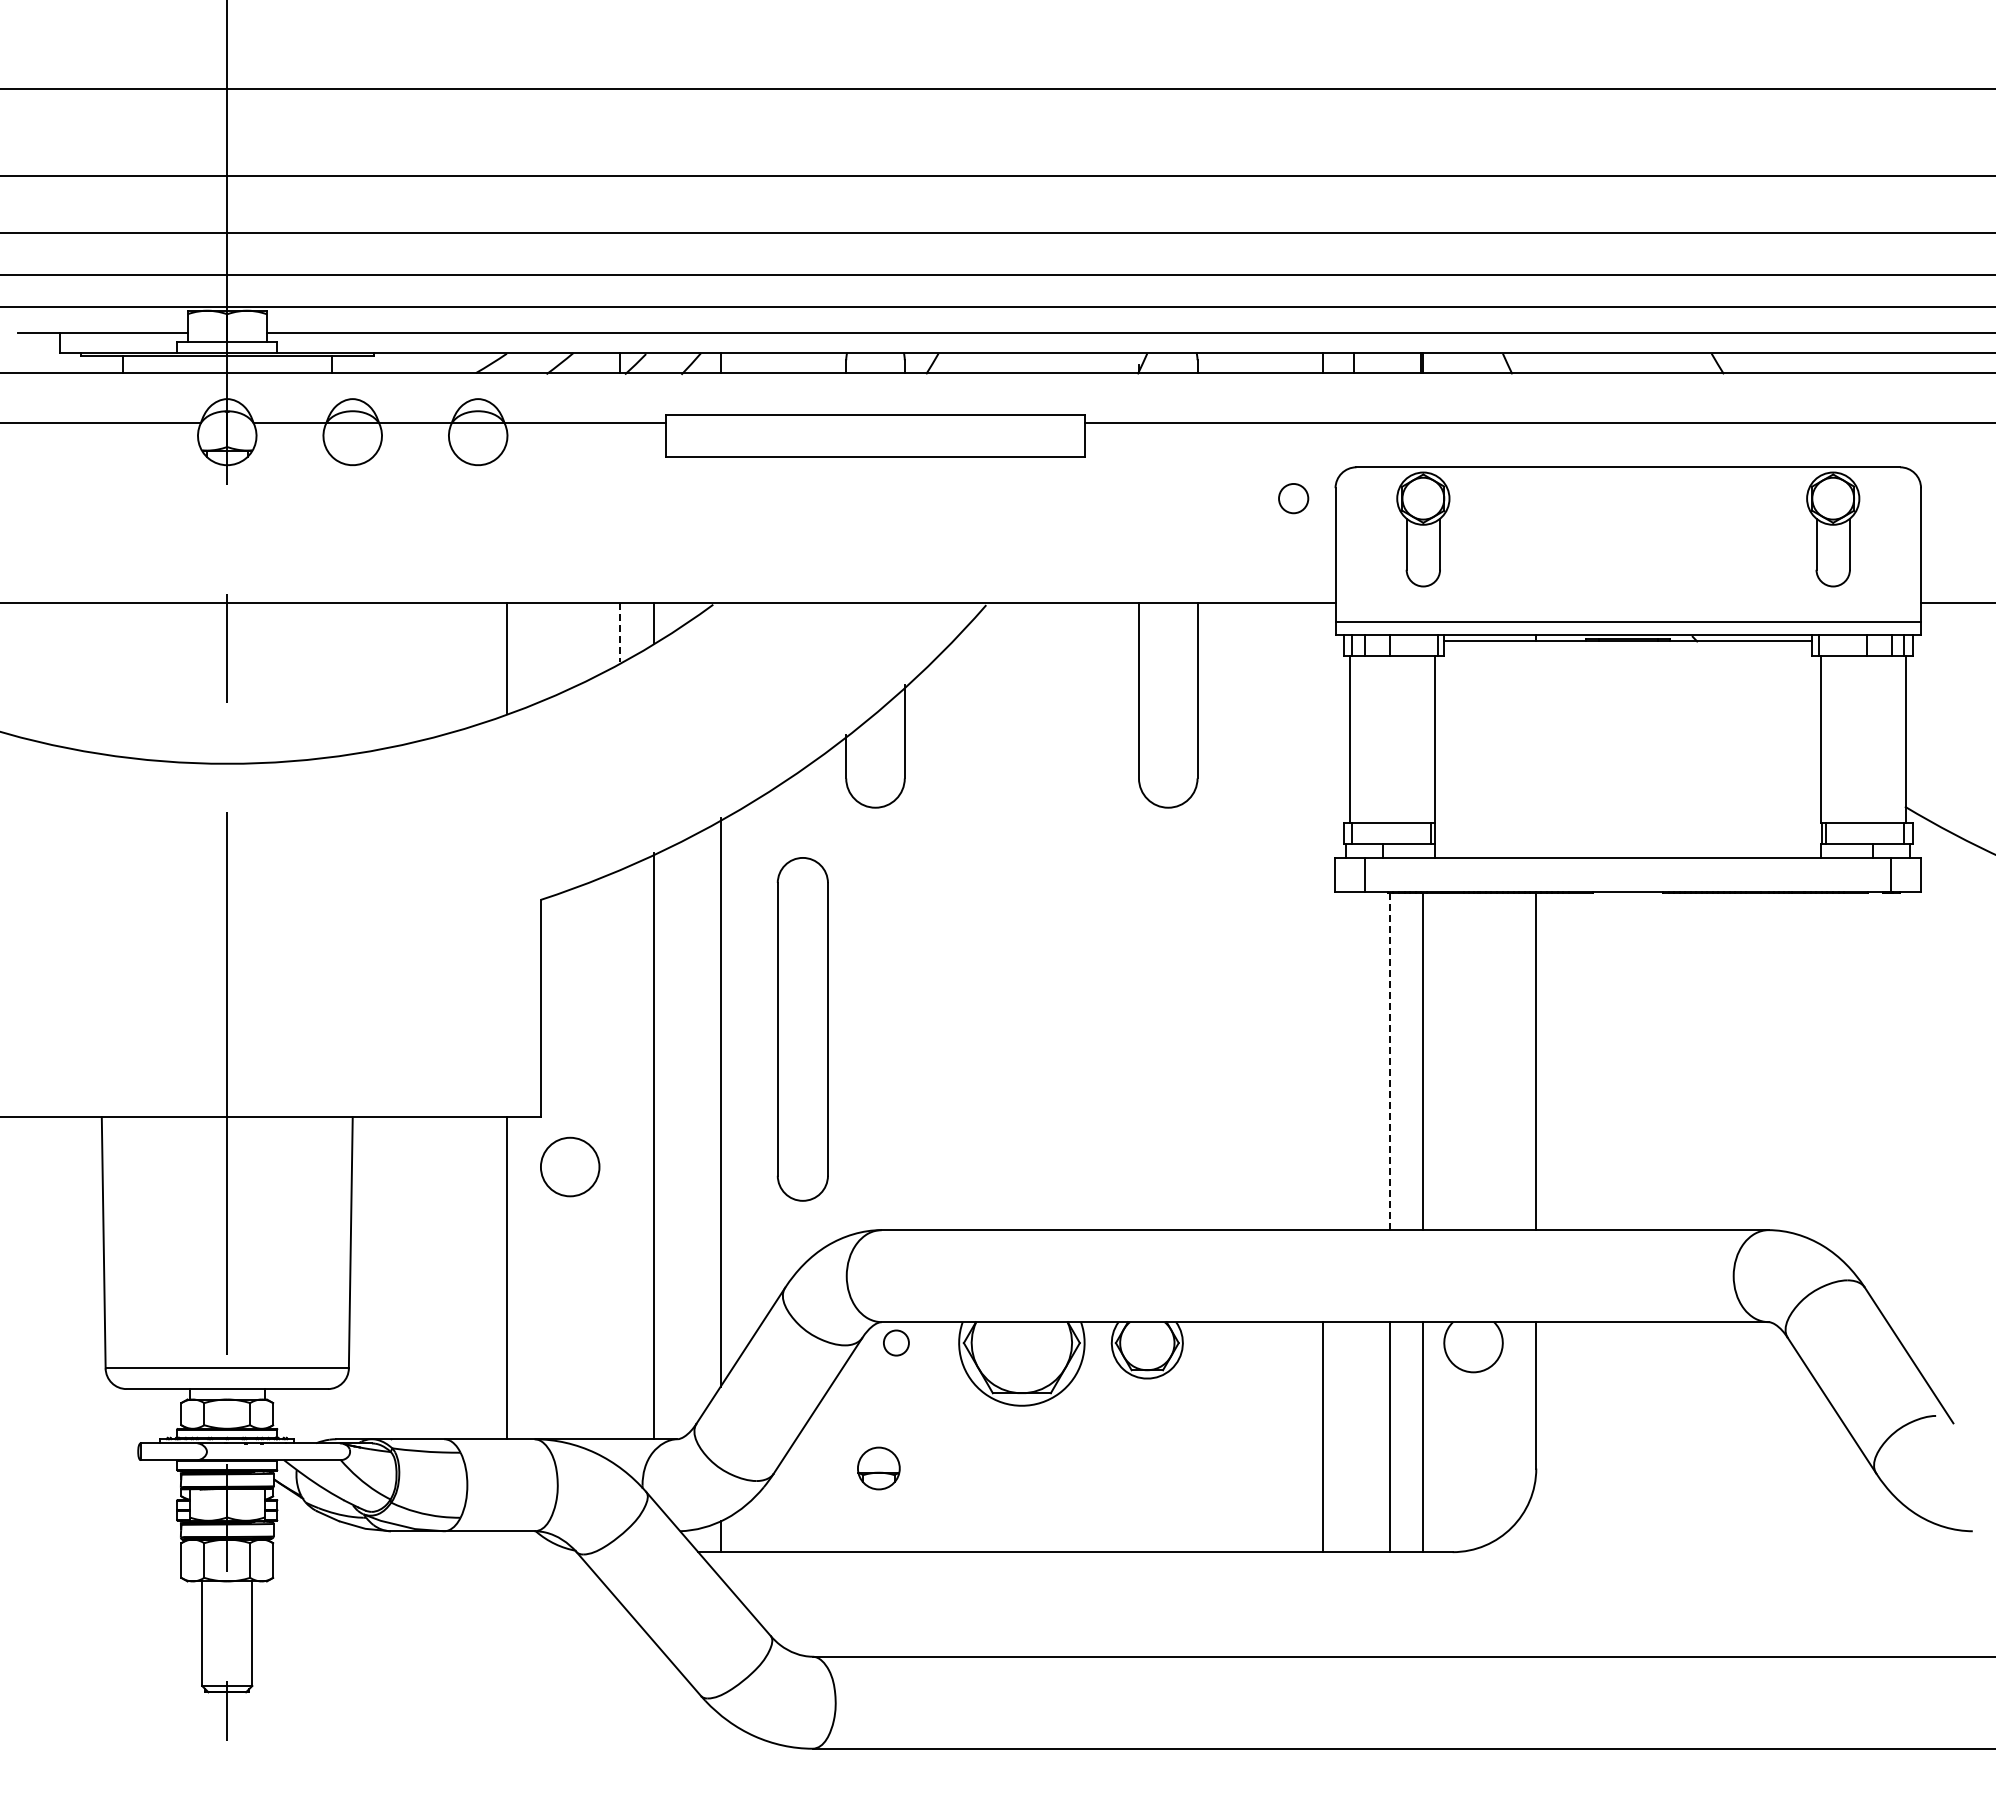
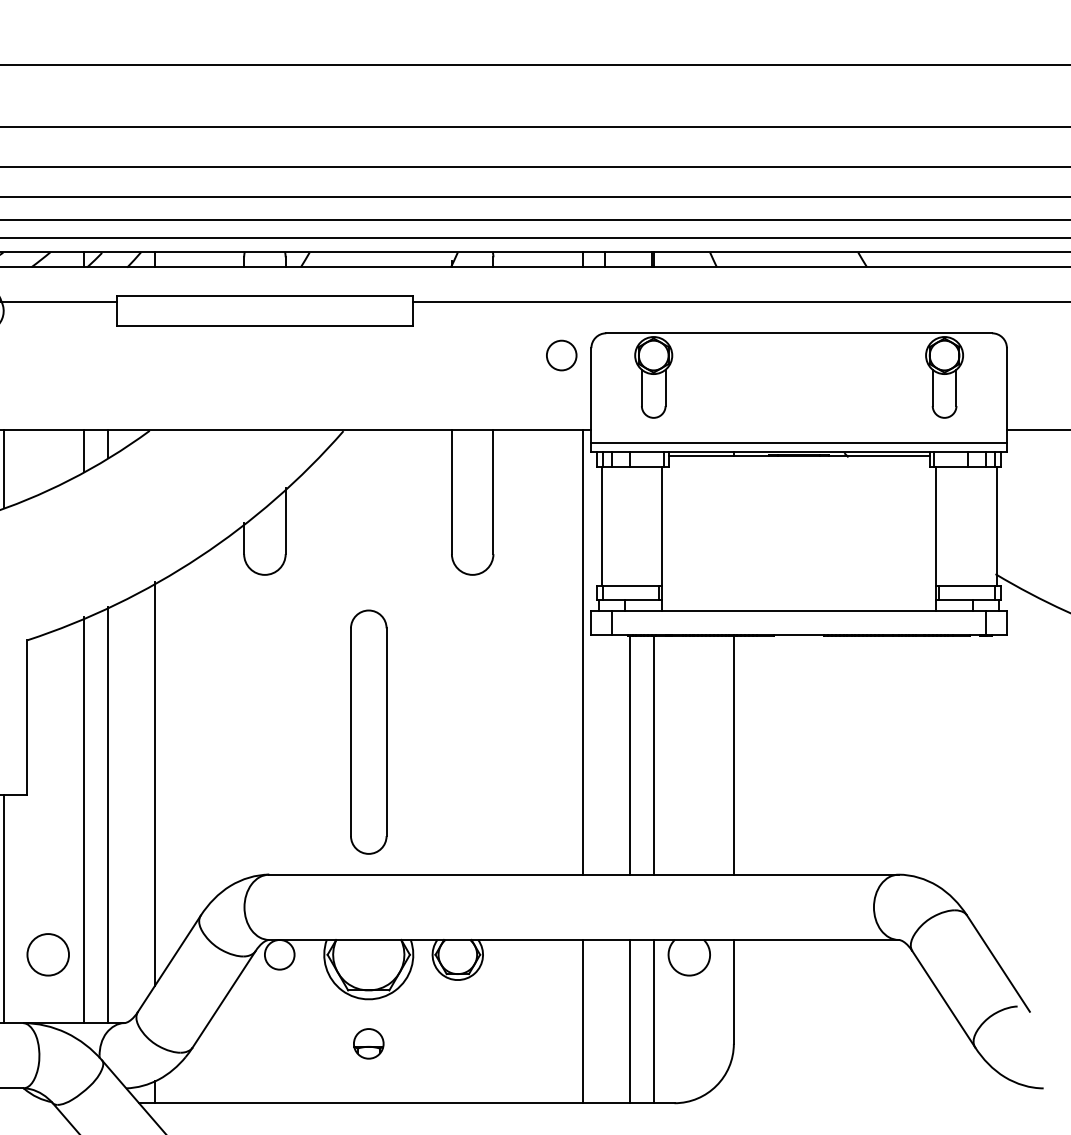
circle: (1293, 498) -> (561, 355), size x1.43
line: (620, 632) -> (83, 450), dashed -> solid
line: (1323, 916) -> (582, 652), added
part: (802, 1029) -> (368, 732), moved
line: (1389, 1062) -> (629, 755), dashed -> solid
line: (620, 1152) -> (83, 819), added
circle: (570, 1166) -> (48, 954), moved
circle: (896, 1342) -> (279, 954), size x1.67
part: (878, 1468) -> (368, 1043), moved

